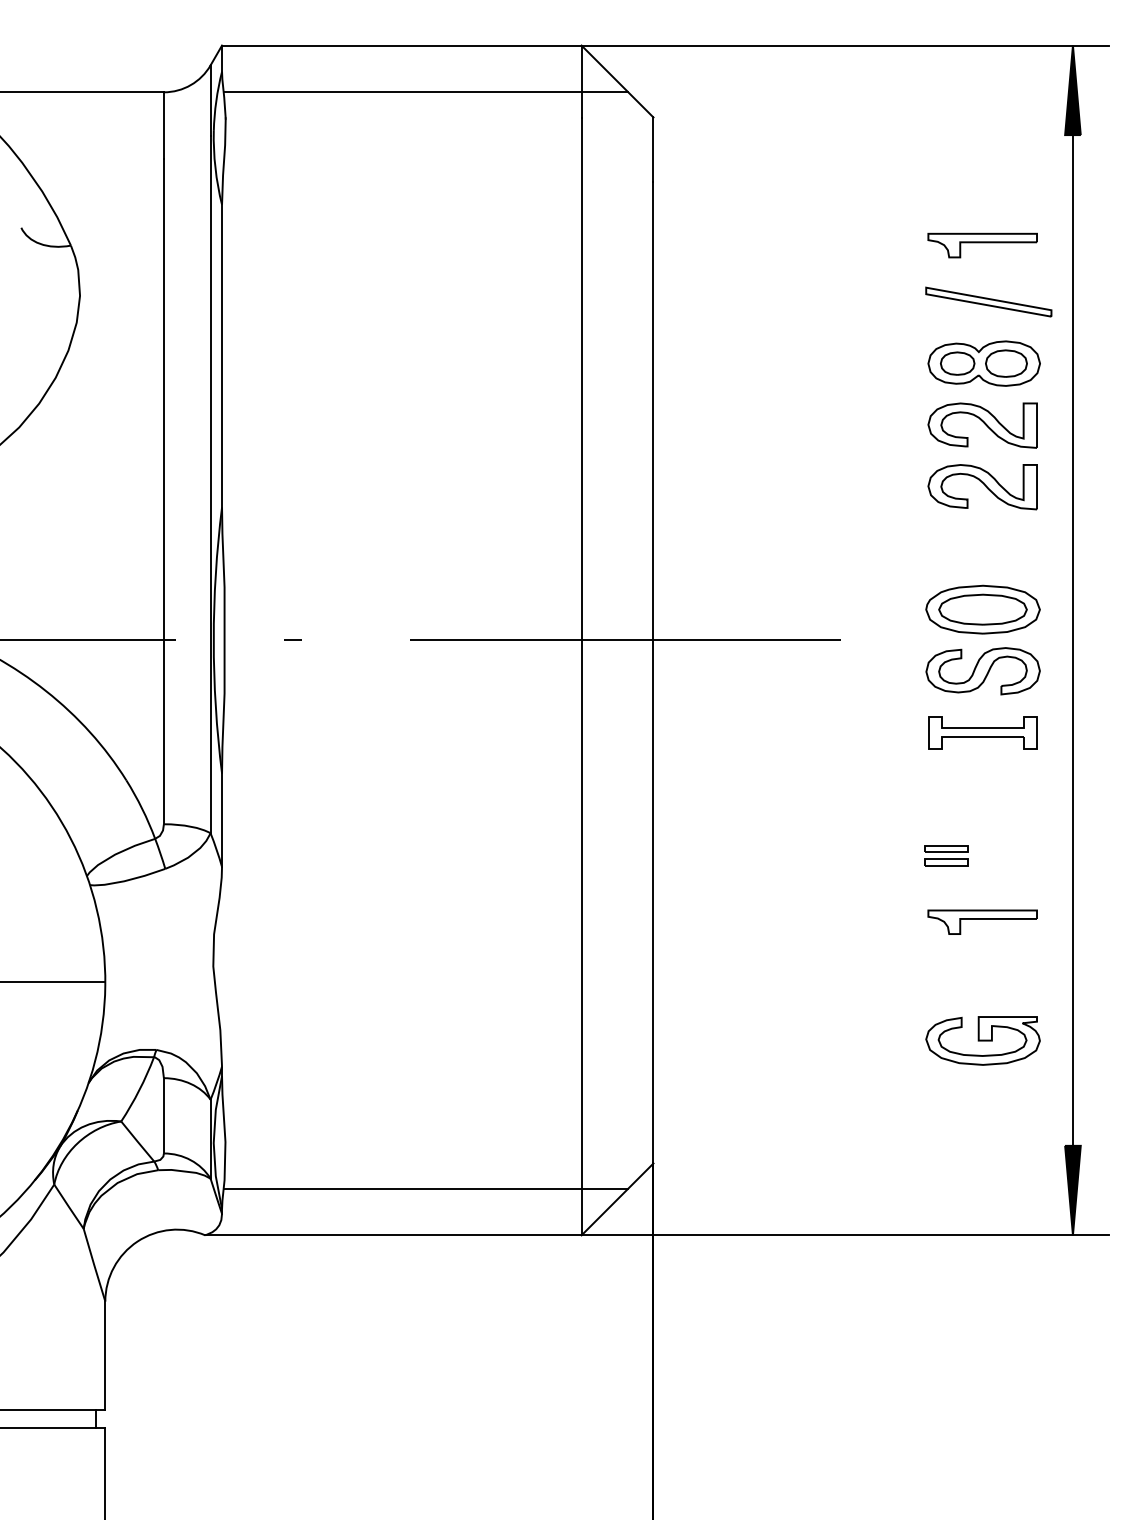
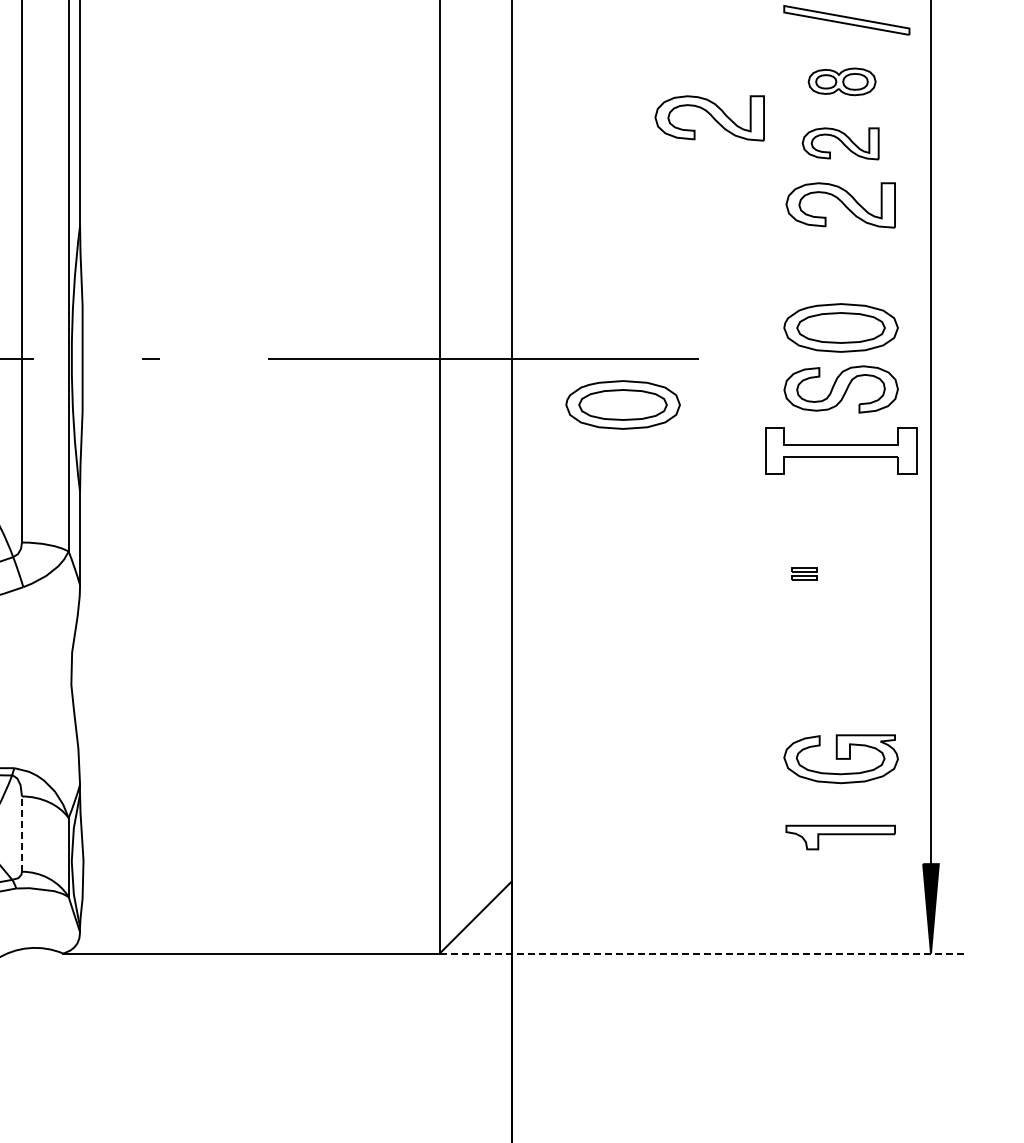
part: (983, 363) -> (841, 81), size x0.6
part: (851, 400) -> (709, 118), added
part: (982, 425) -> (840, 143), size x0.7
part: (764, 686) -> (622, 404), added
part: (982, 732) -> (840, 450), size x1.4
part: (946, 855) -> (804, 573), size x0.6
part: (982, 921) -> (840, 836), moved
line: (163, 1115) -> (21, 833), solid -> dashed
line: (426, 1188) -> (284, 906), removed
line: (845, 1235) -> (703, 953), solid -> dashed

